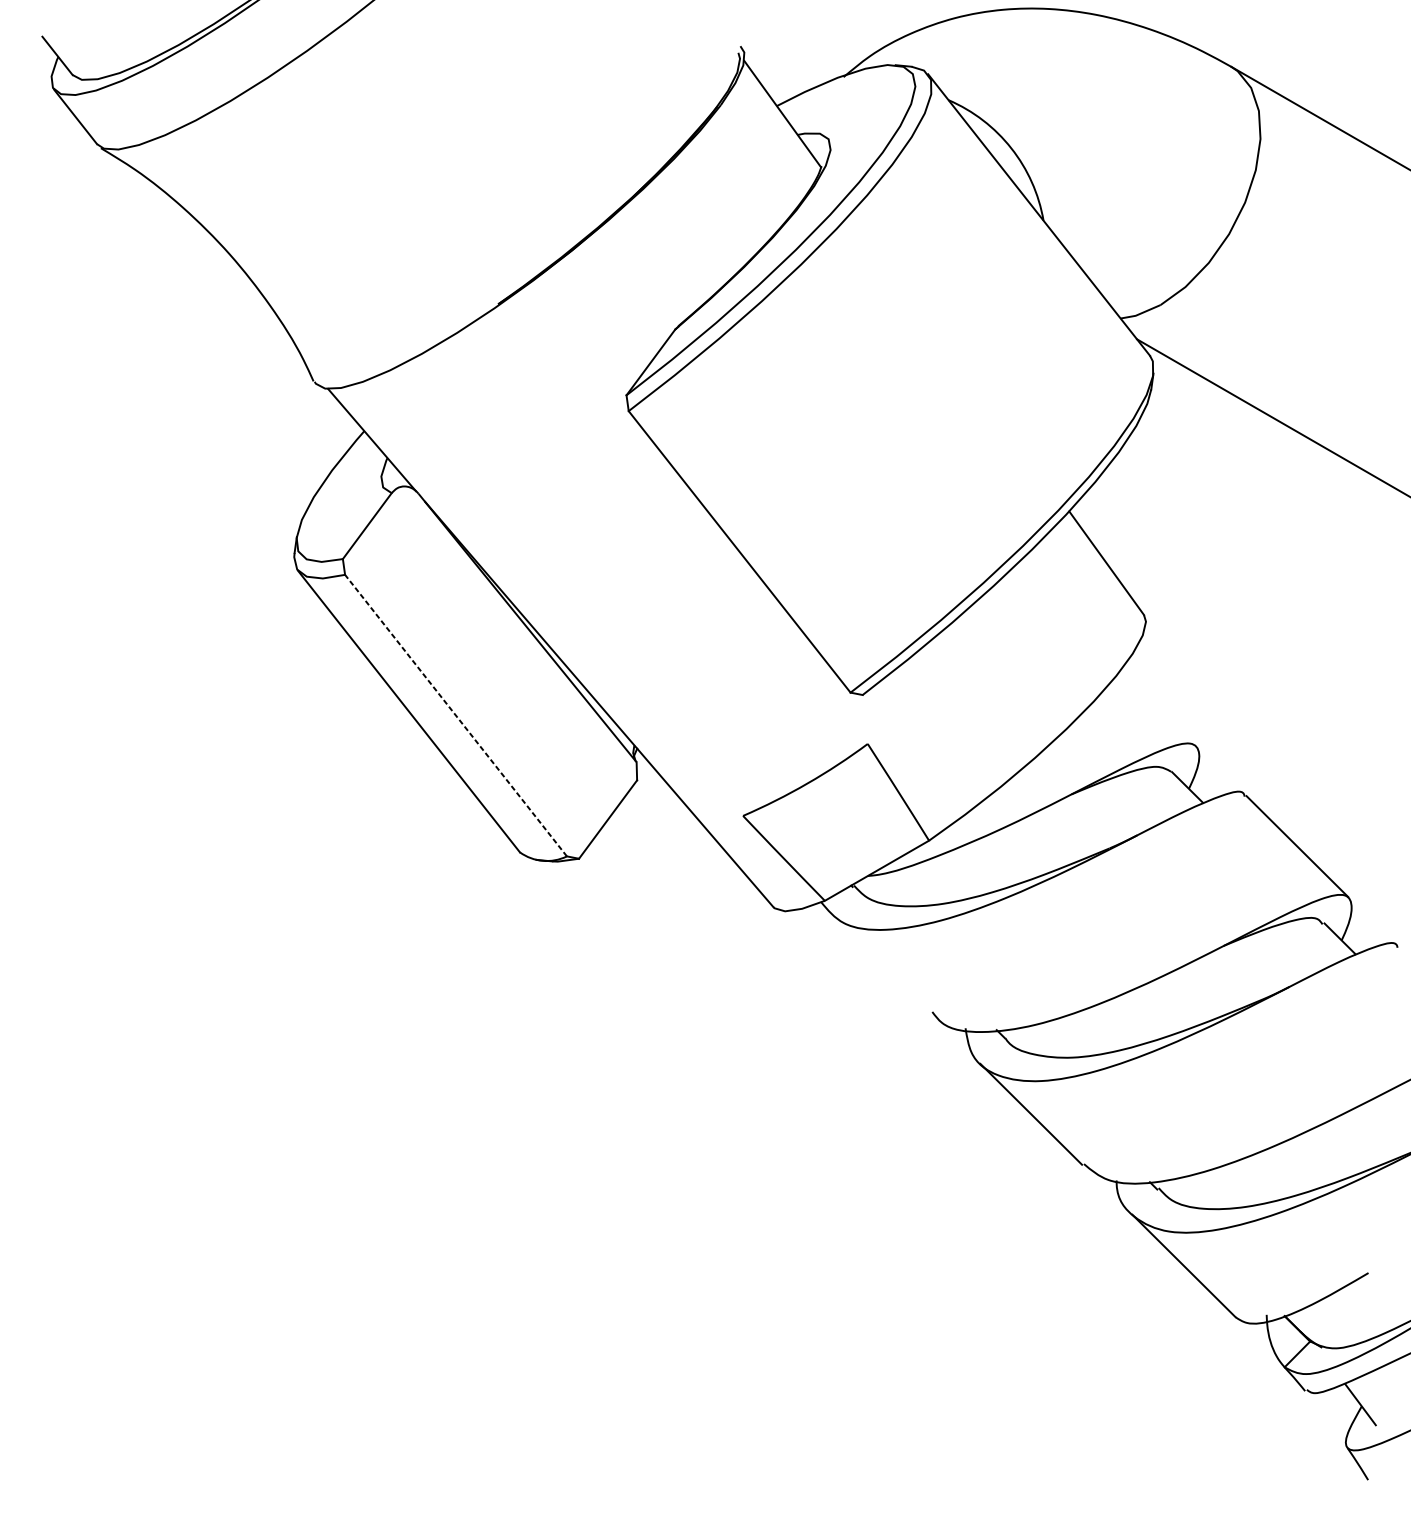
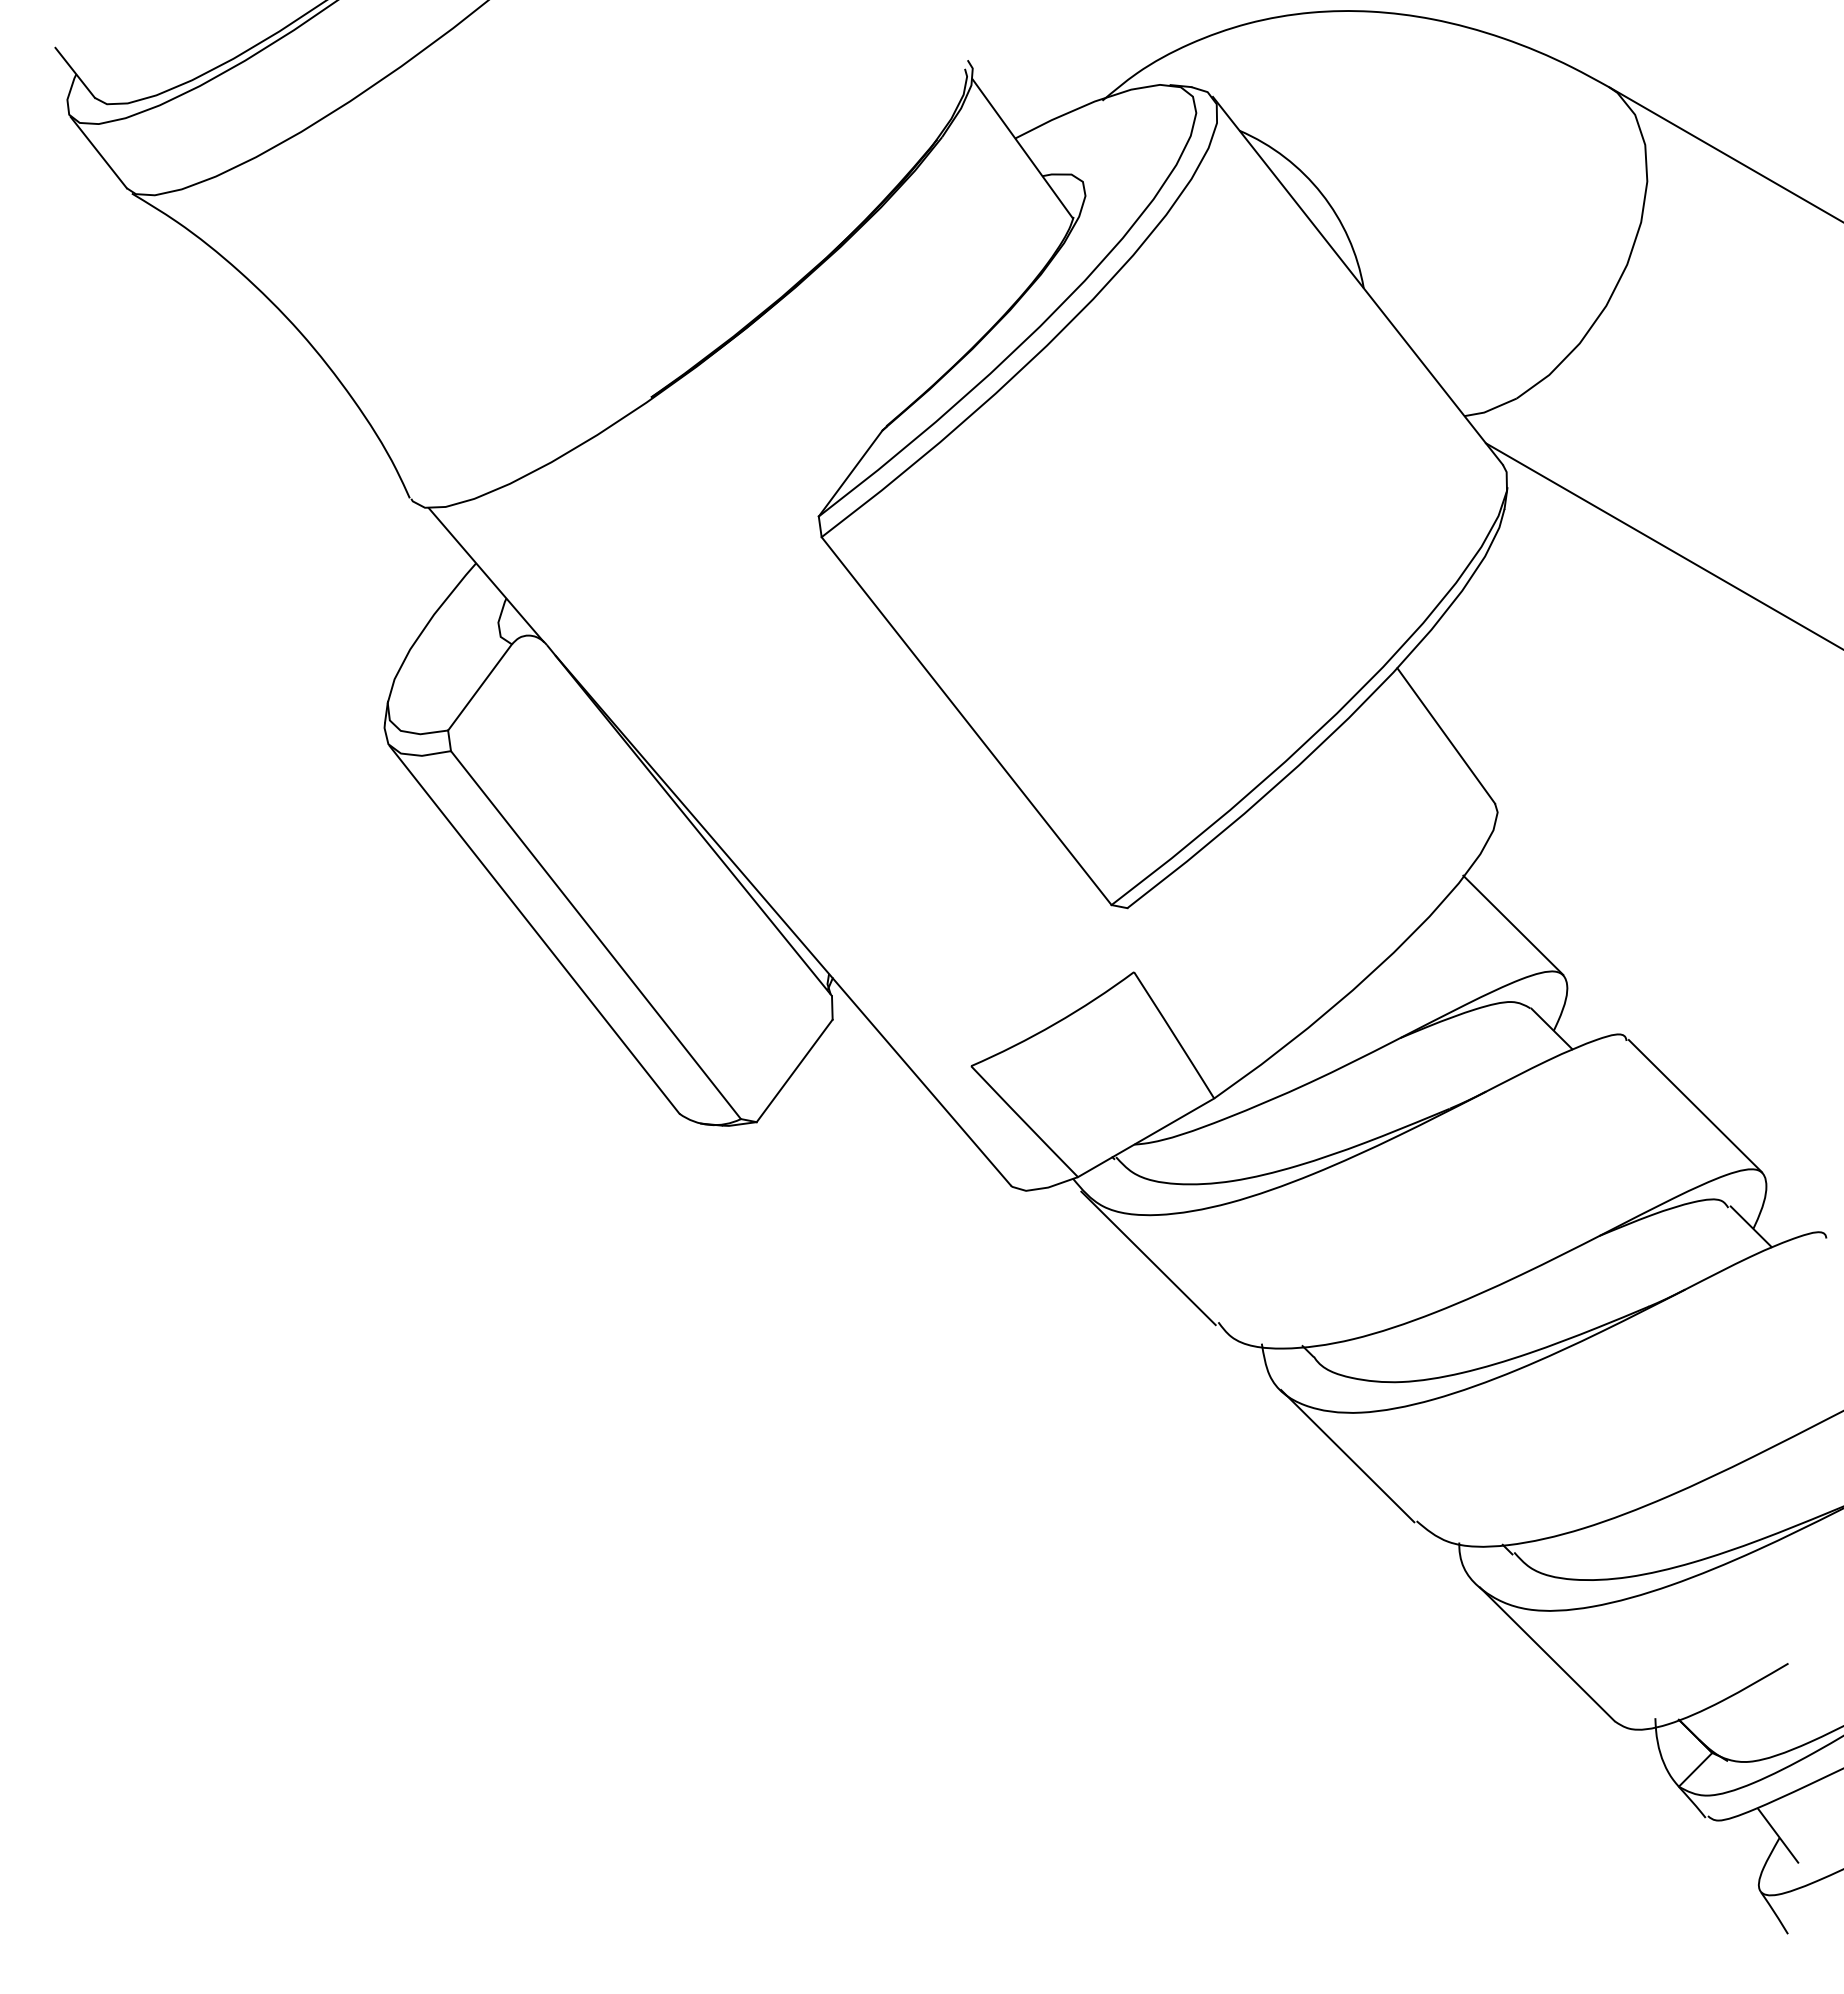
line: (1158, 708) -> (1513, 925), added
line: (455, 715) -> (595, 934), dashed -> solid
line: (878, 963) -> (1148, 1258), added

